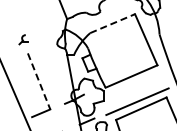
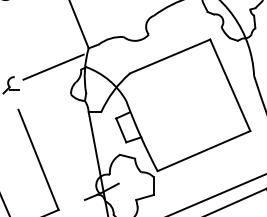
line: (113, 23) -> (171, 56), dashed -> solid
line: (47, 29) -> (53, 66), added
line: (39, 81) -> (39, 160), dashed -> solid

